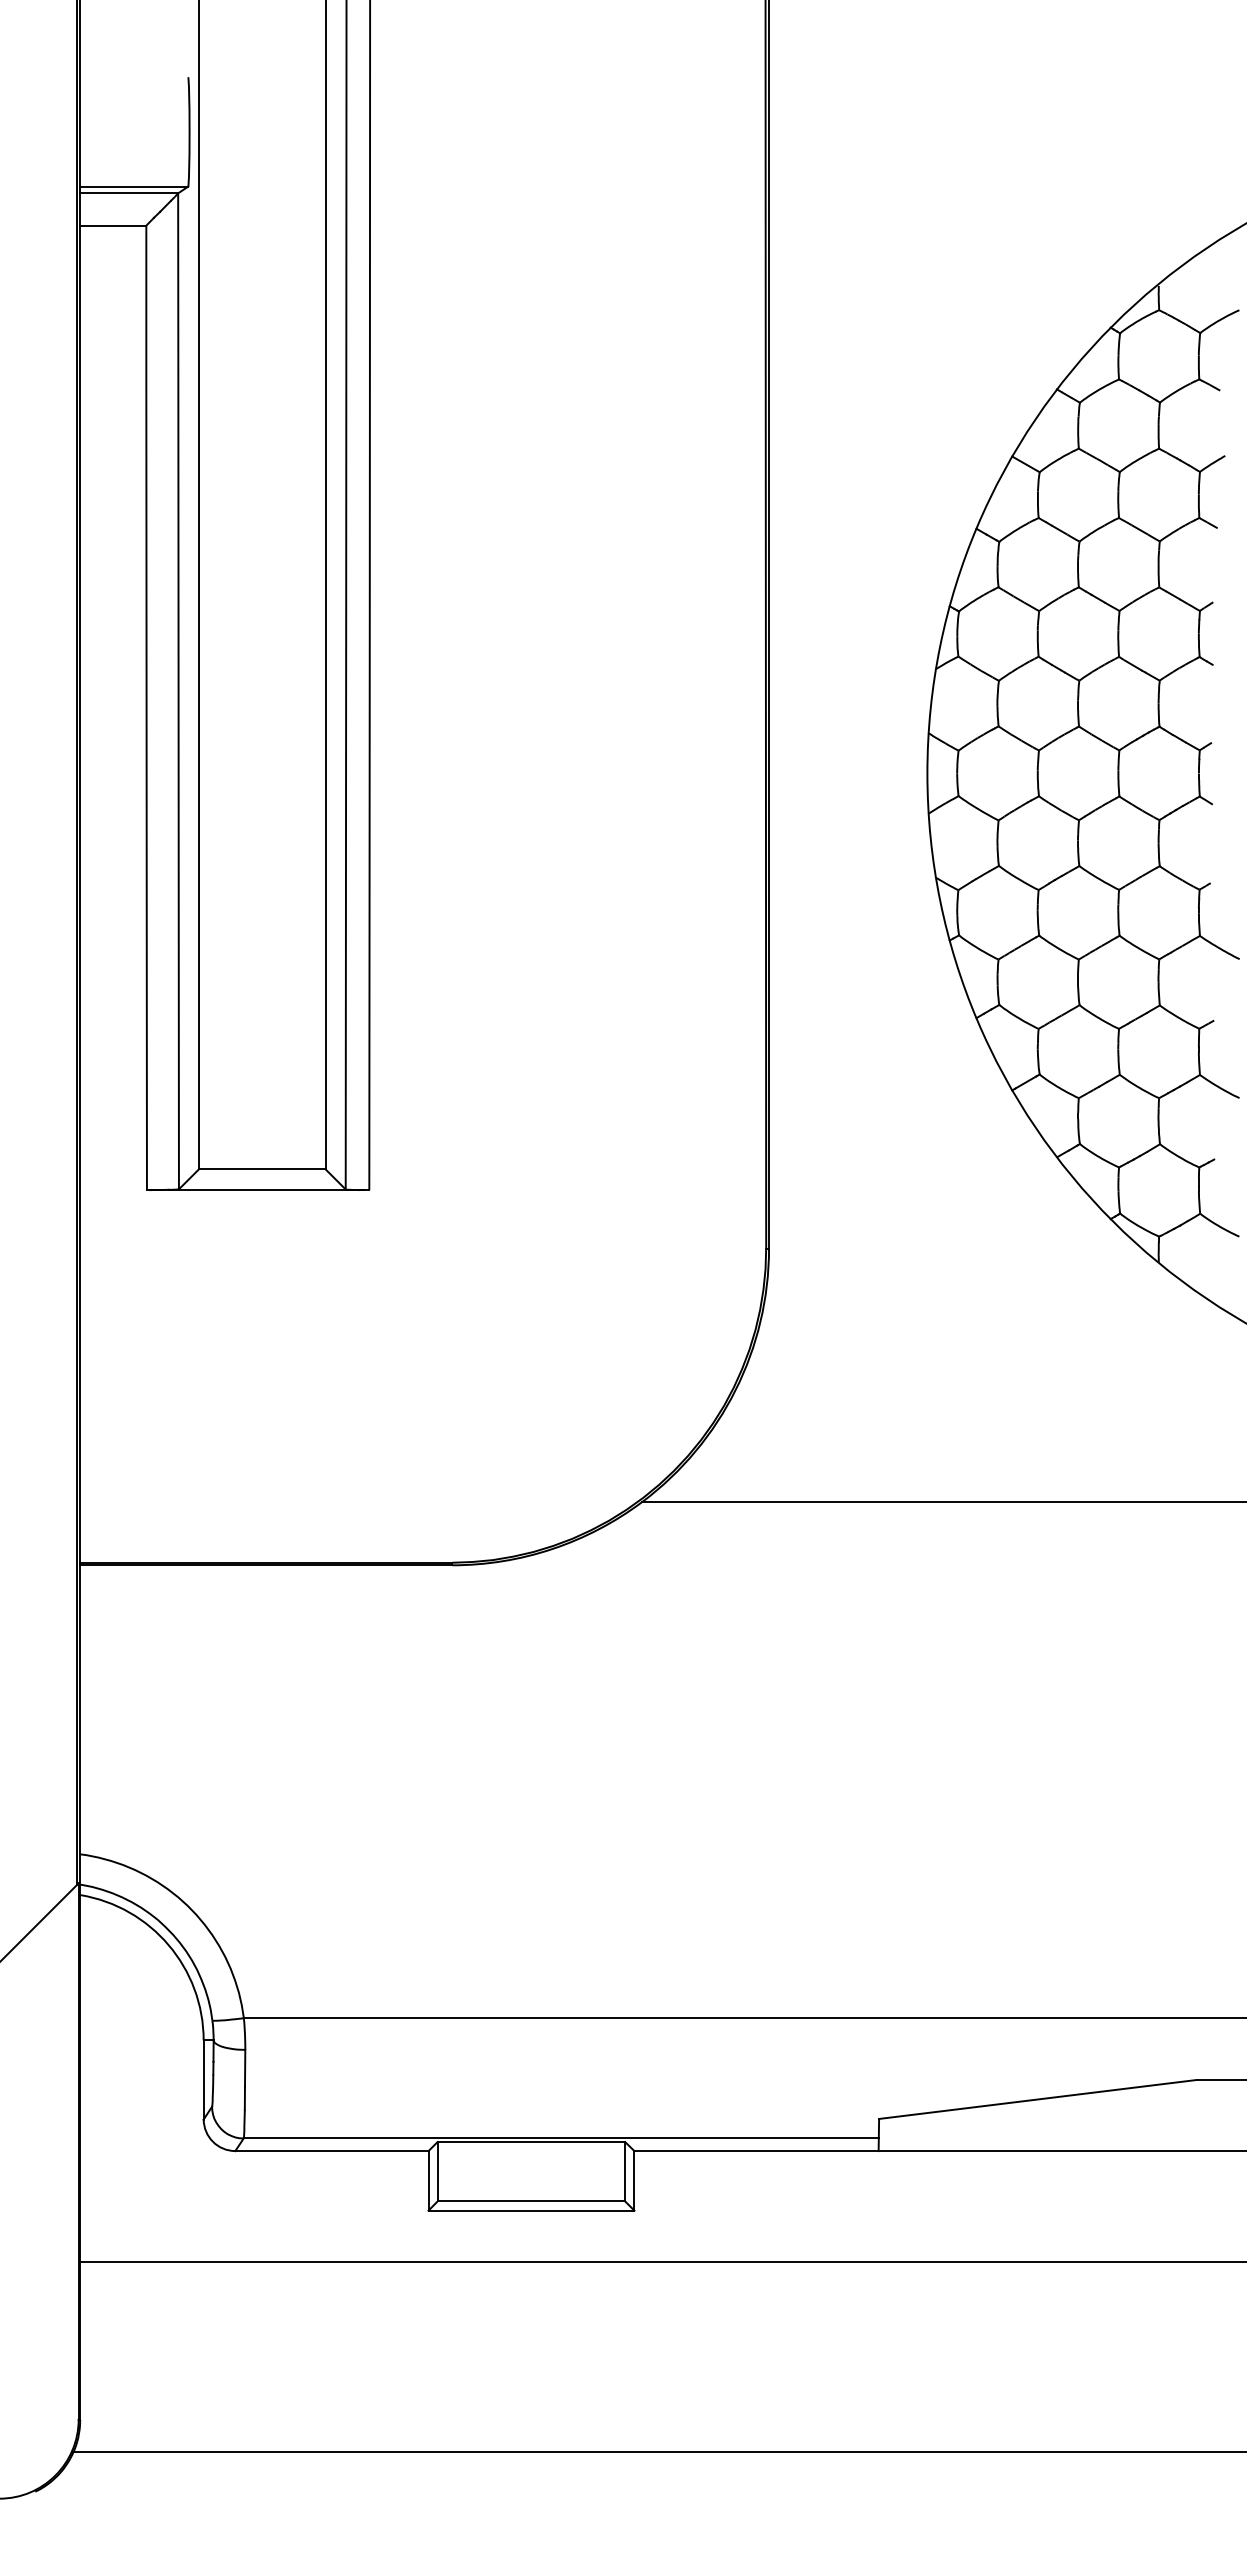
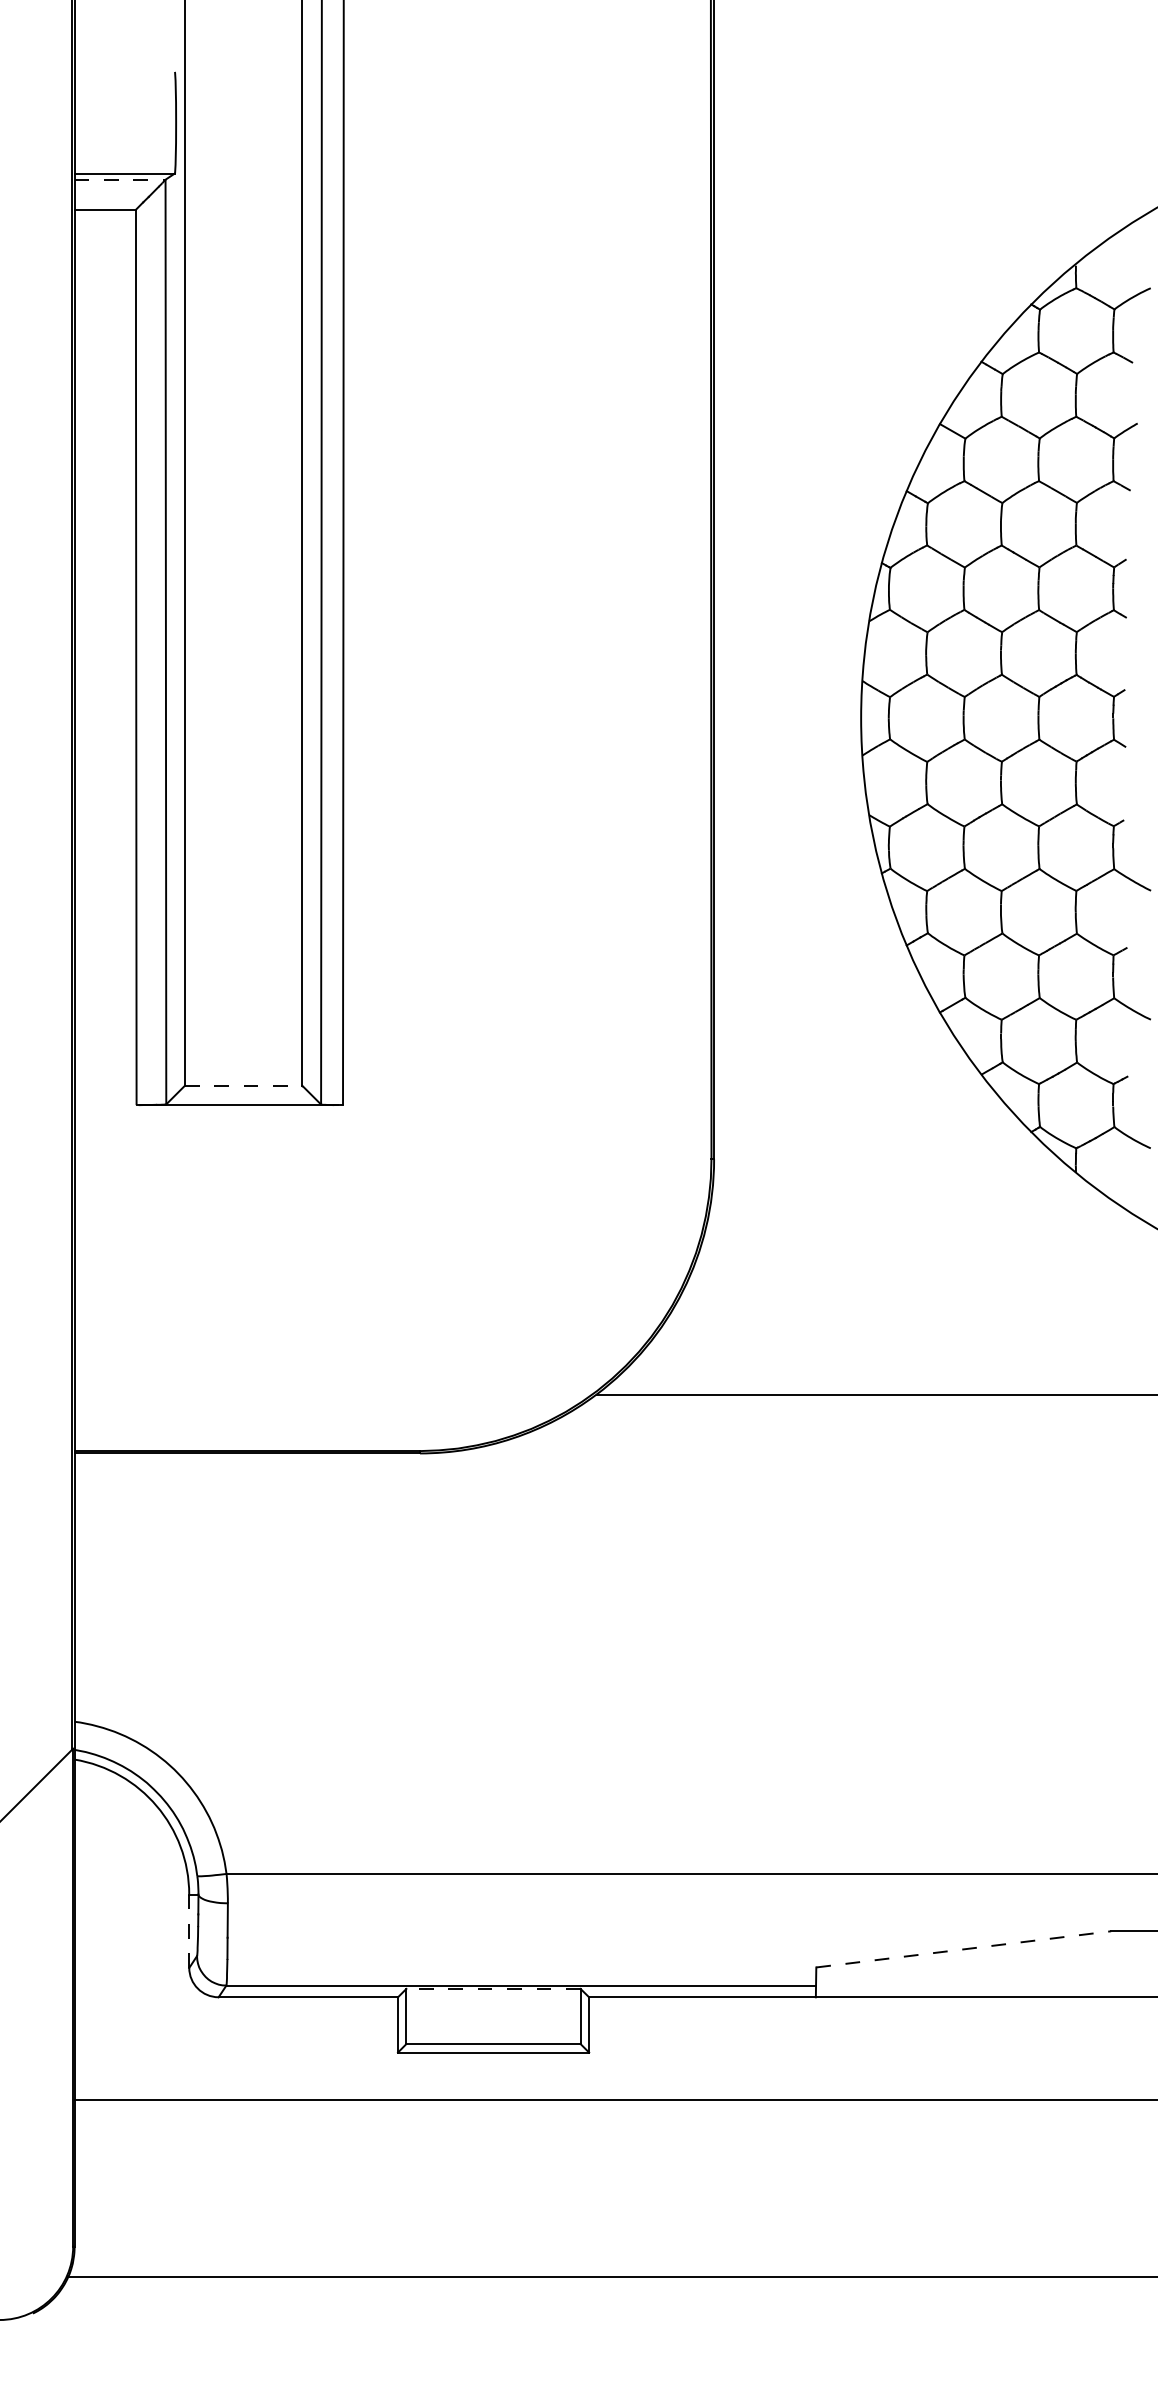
line: (129, 193) -> (120, 179), solid -> dashed
line: (262, 1169) -> (243, 1085), solid -> dashed
line: (203, 2080) -> (189, 1931), solid -> dashed
line: (1037, 2099) -> (963, 1949), solid -> dashed
line: (531, 2142) -> (493, 1989), solid -> dashed

